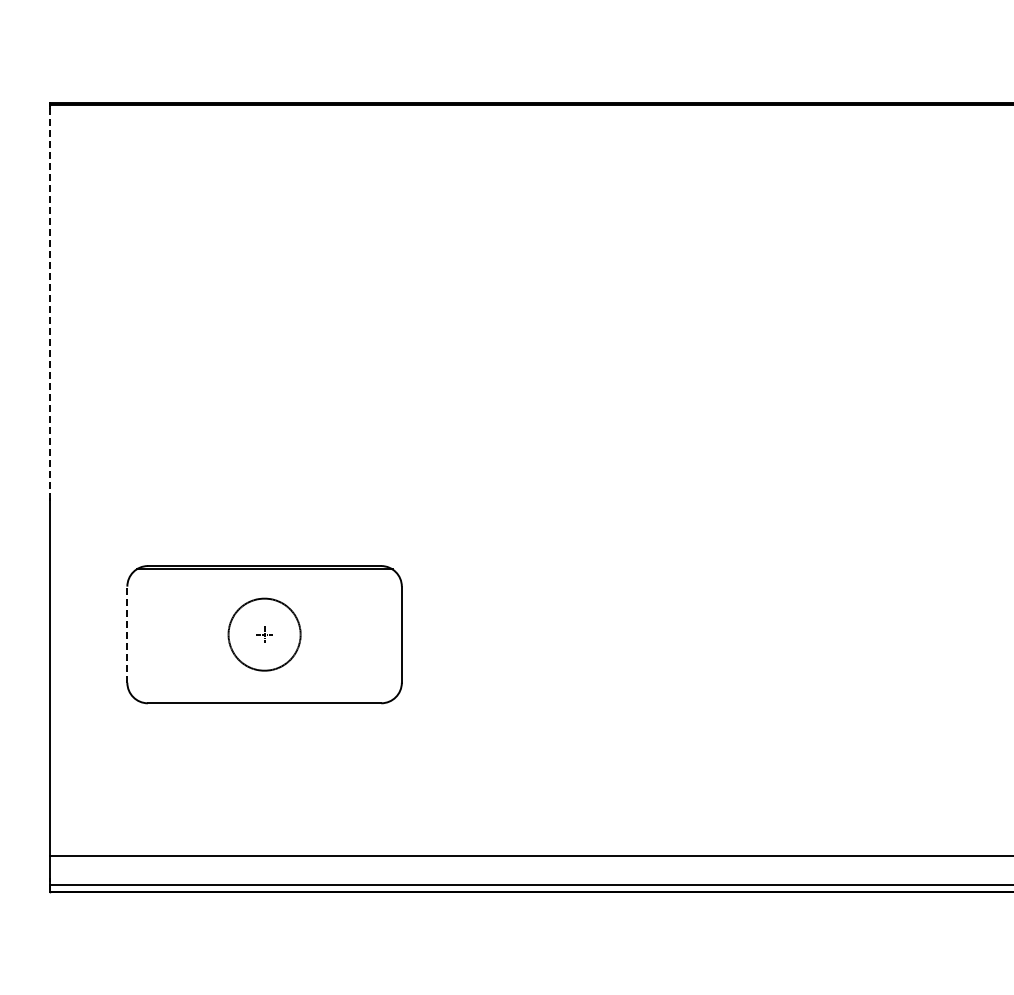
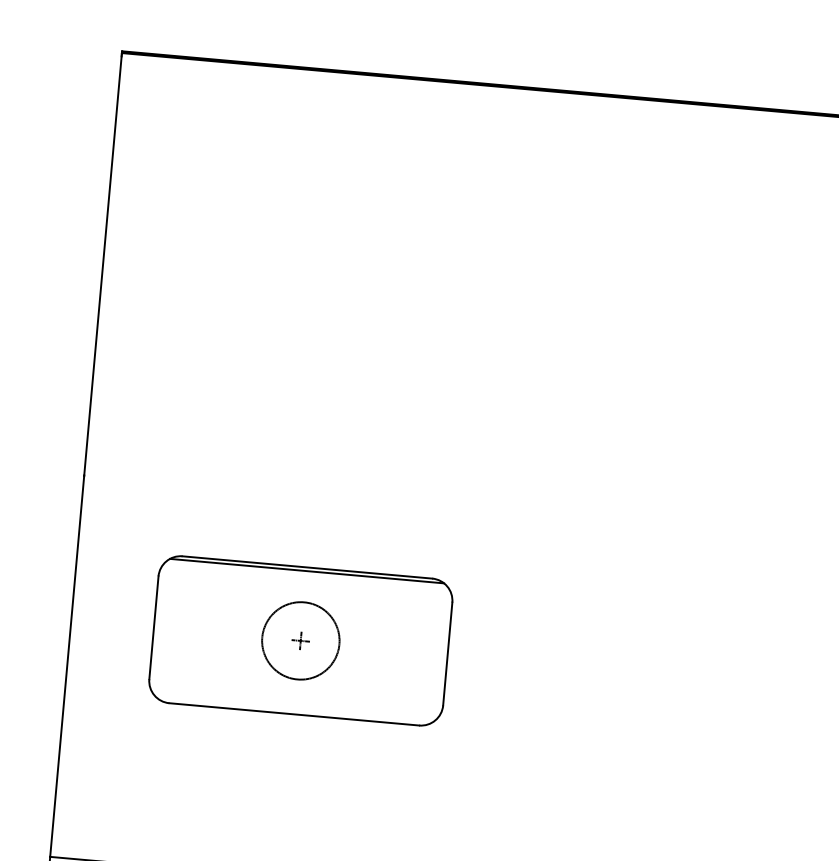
line: (50, 303) -> (103, 265), dashed -> solid
line: (127, 634) -> (154, 627), dashed -> solid

